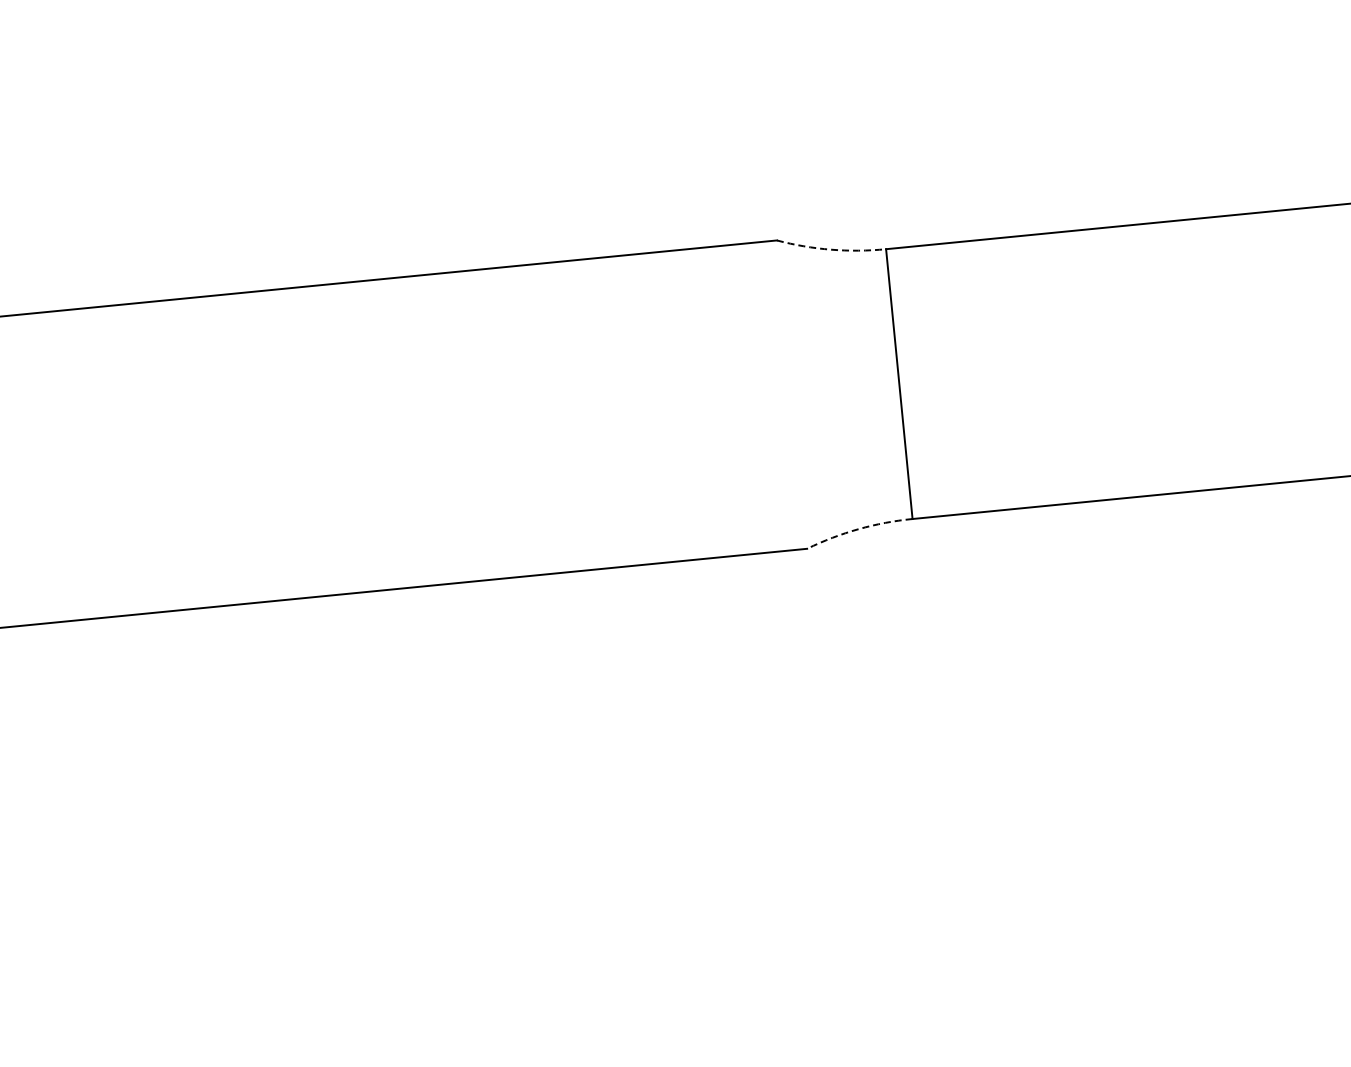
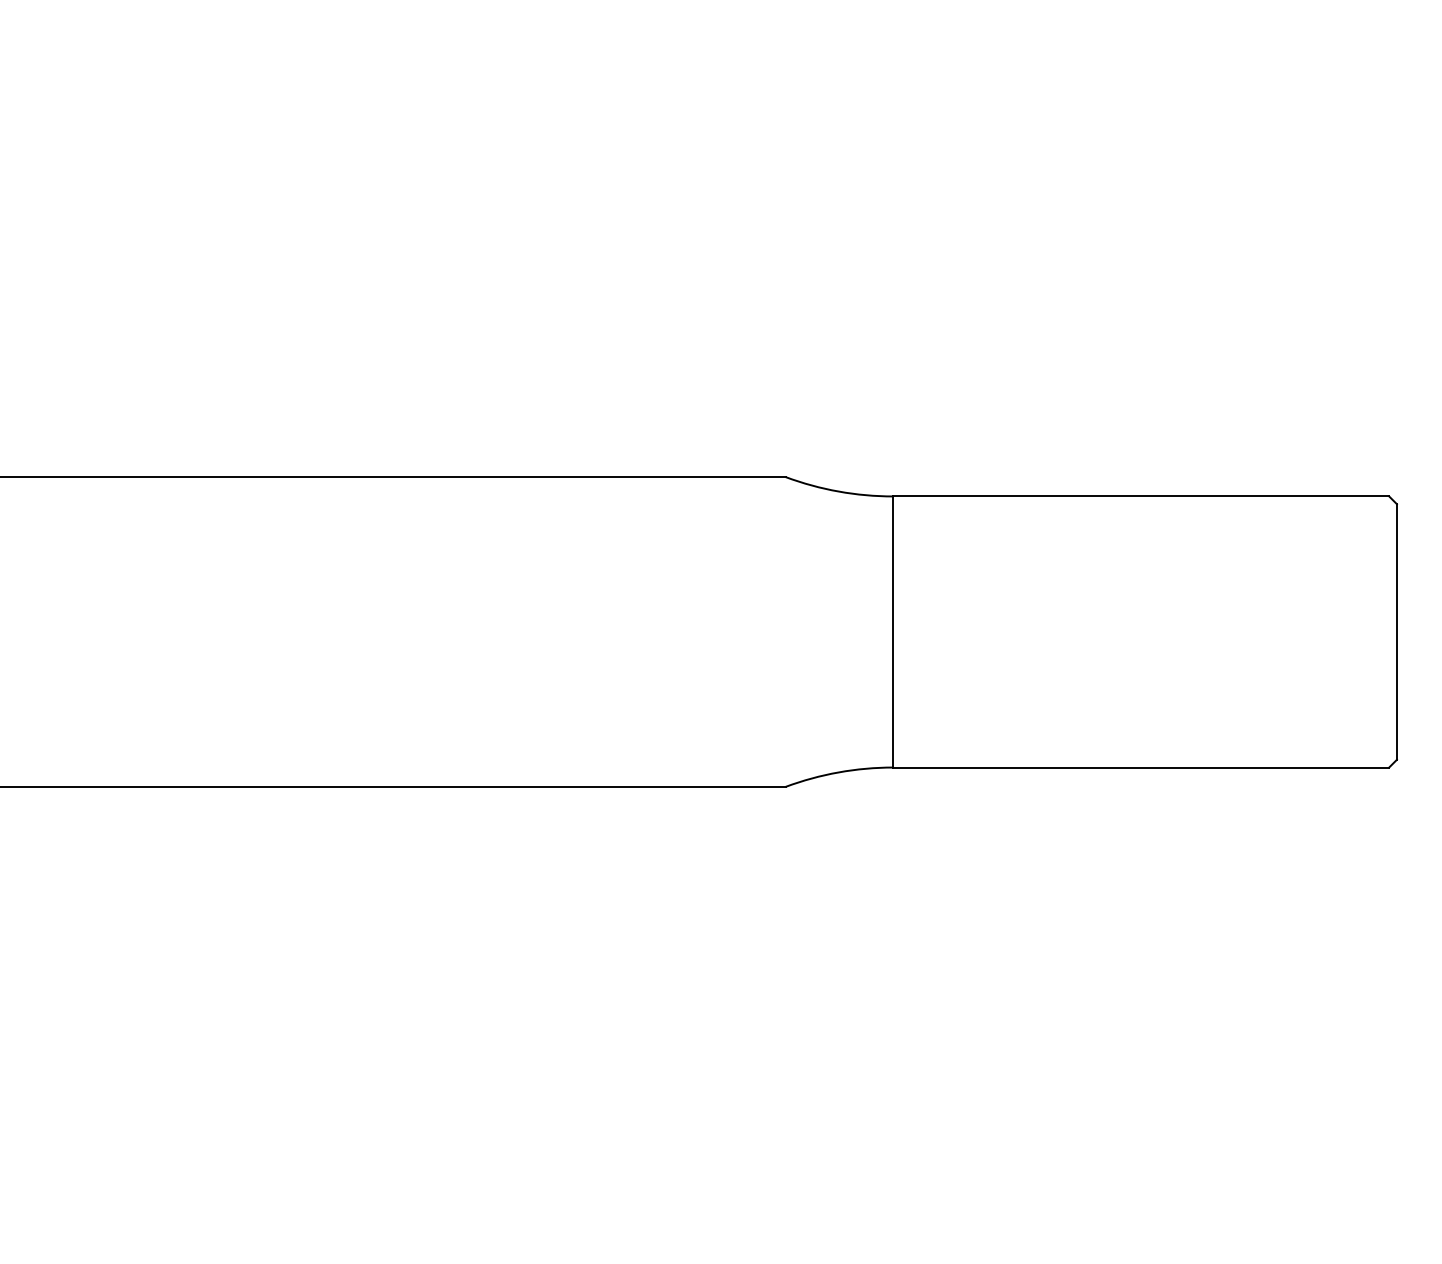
arc: (830, 249) -> (838, 491), dashed -> solid
arc: (858, 529) -> (838, 772), dashed -> solid

